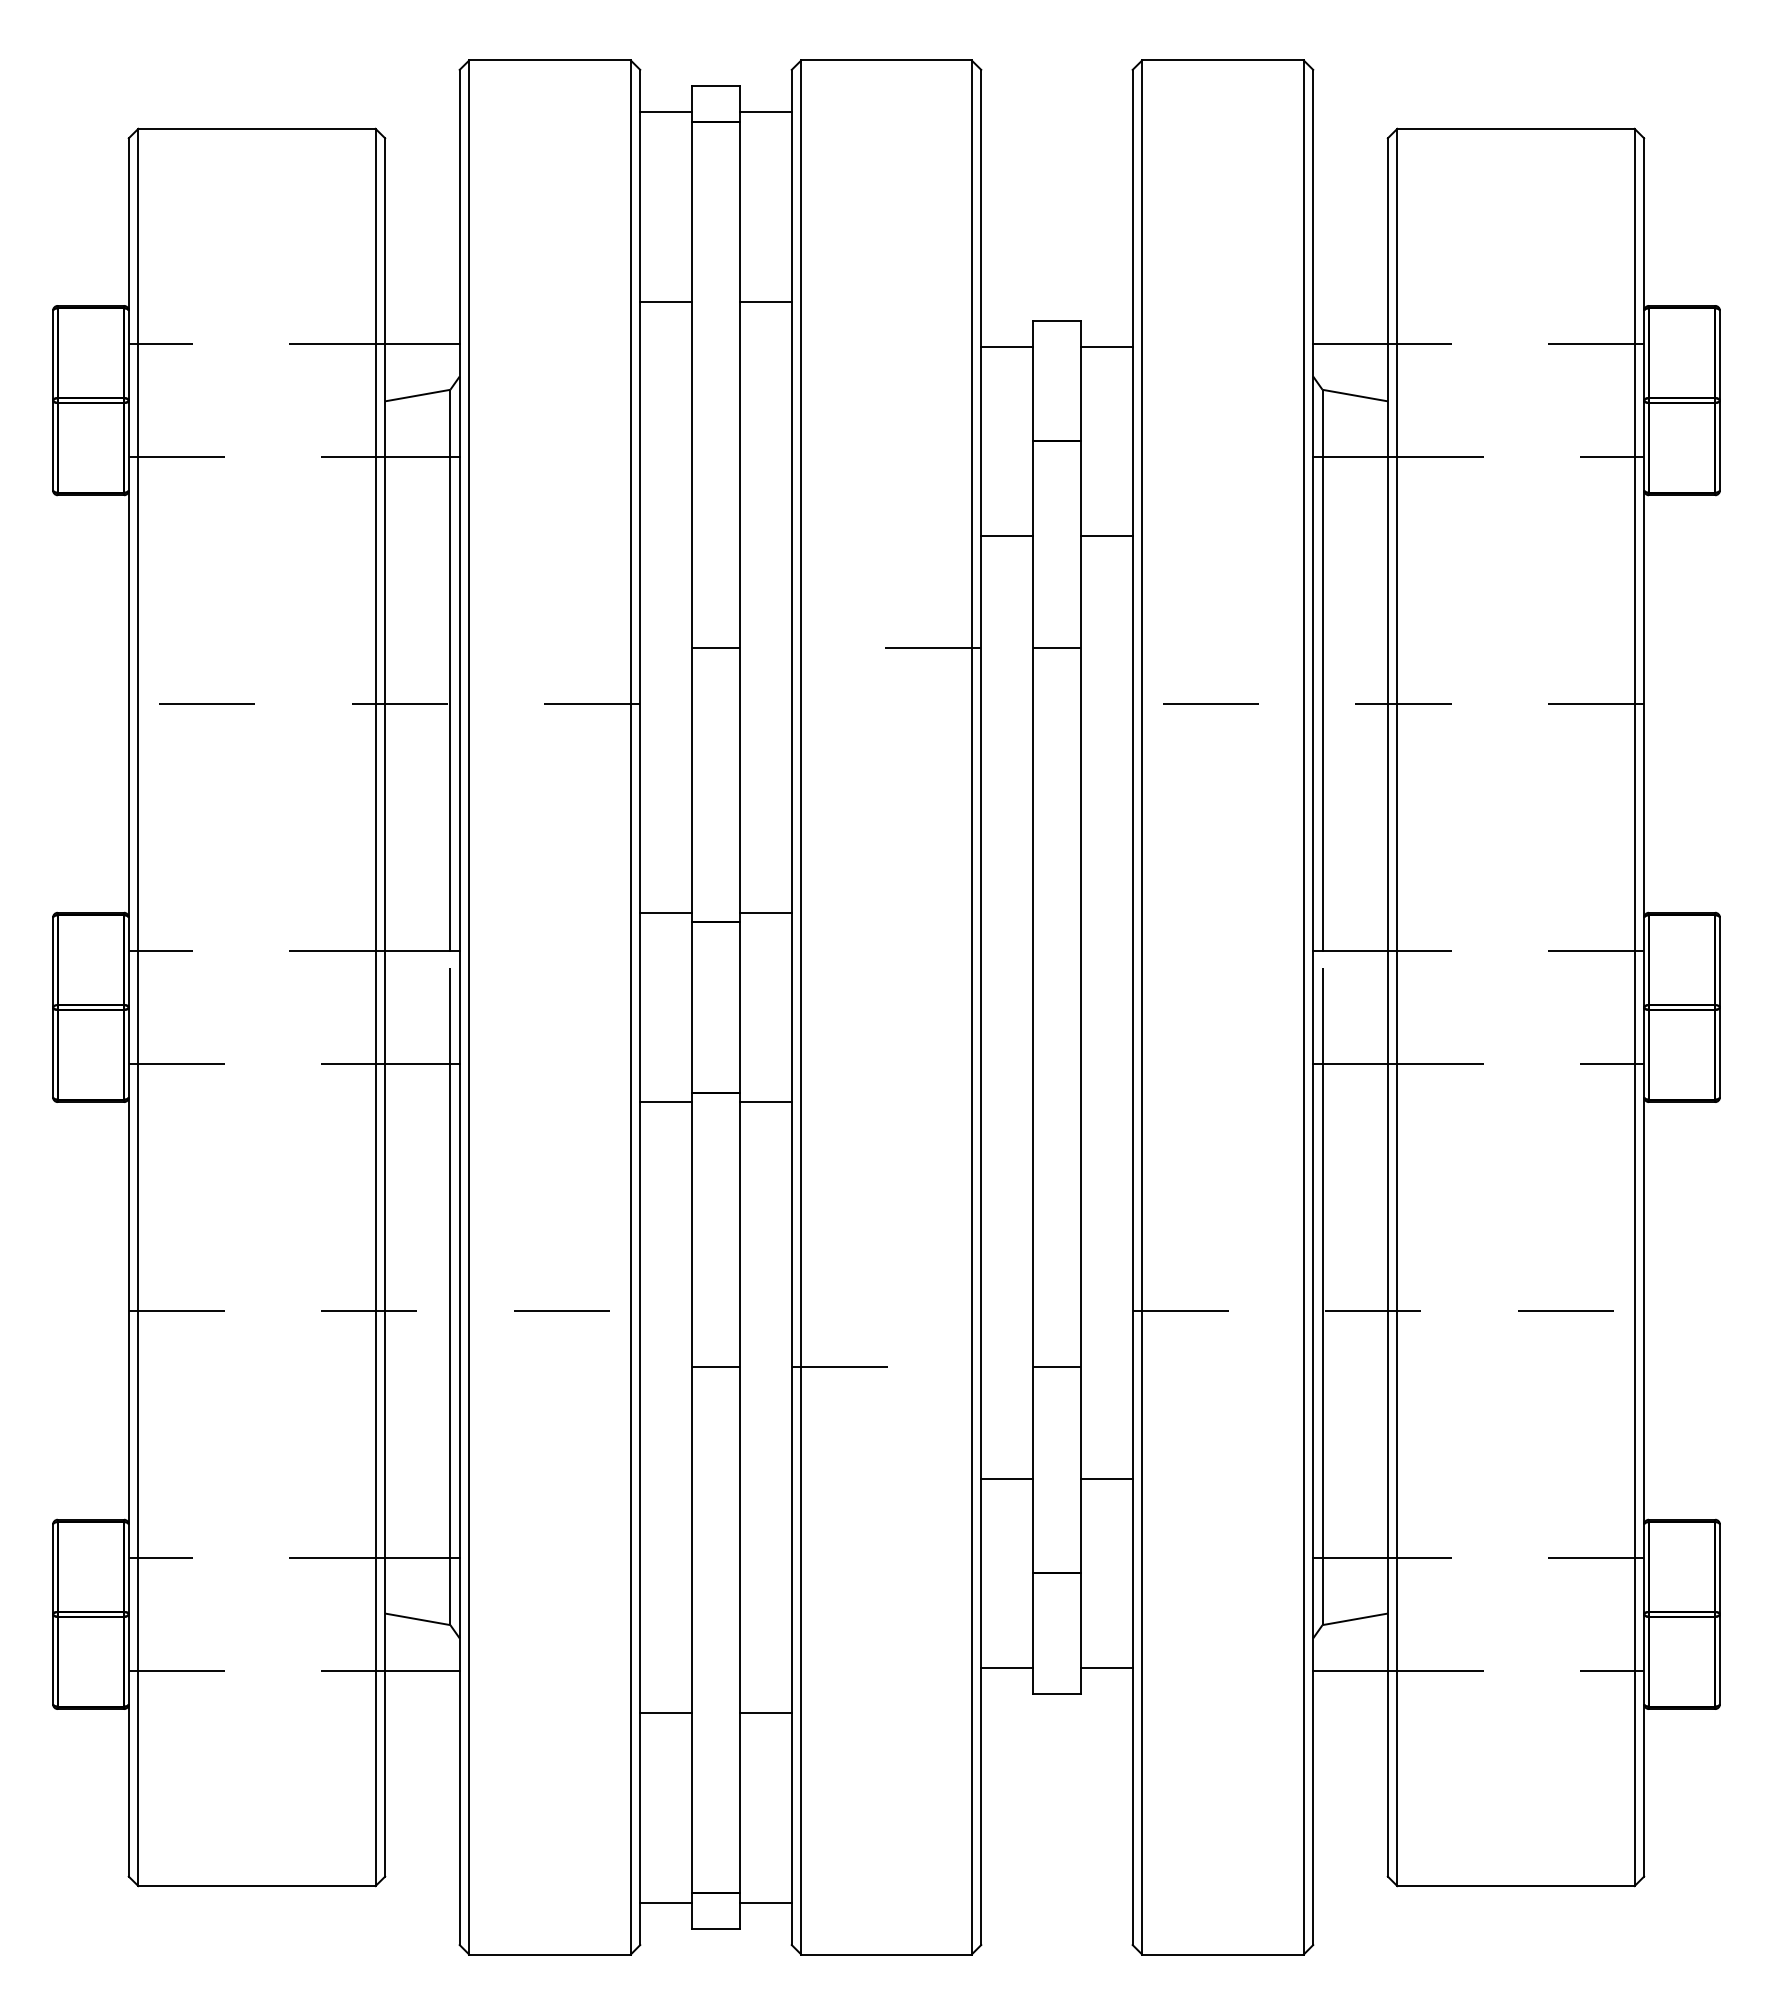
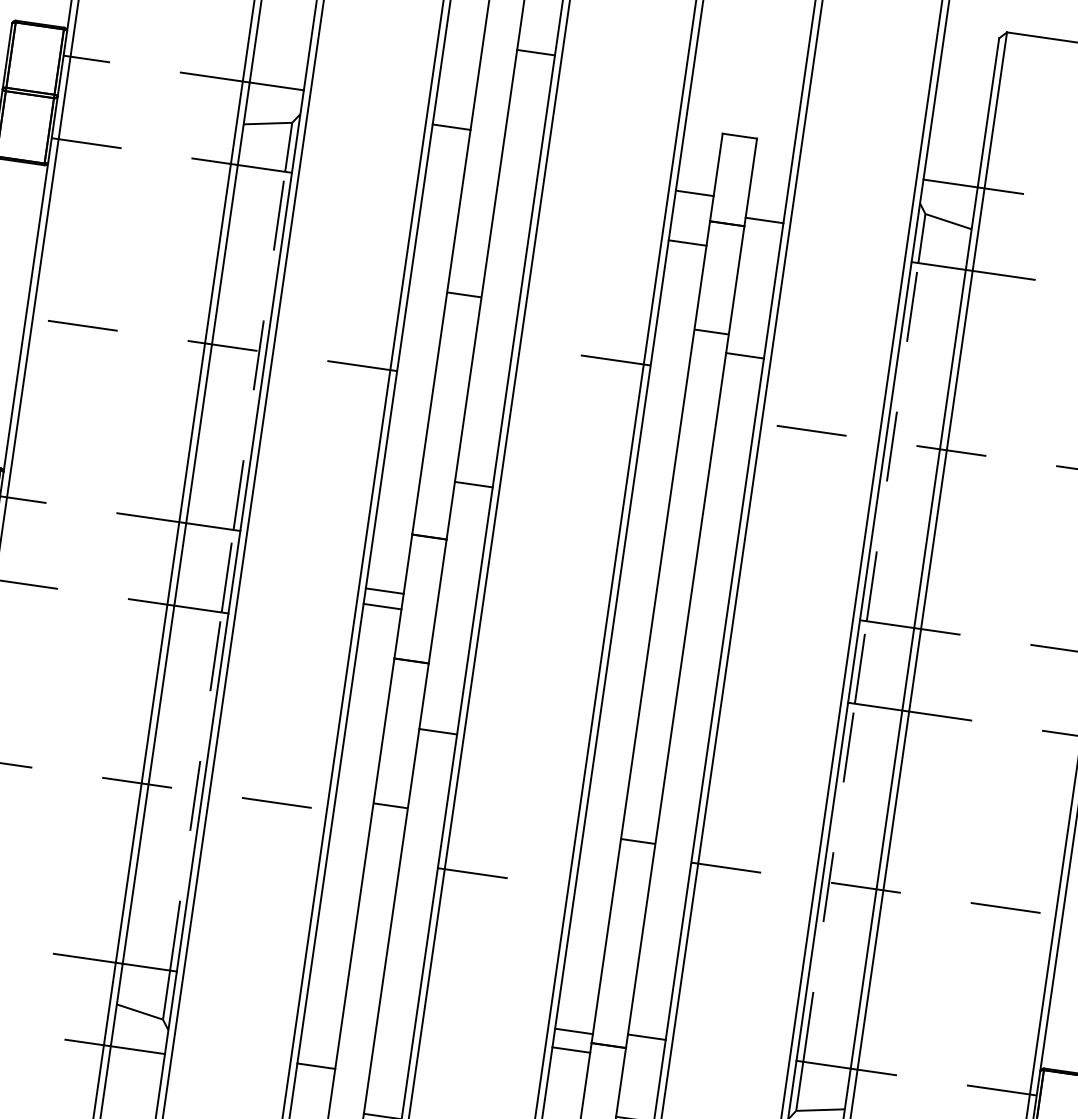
line: (666, 301) -> (451, 127), moved
line: (765, 301) -> (535, 52), moved
line: (1007, 346) -> (694, 193), moved
line: (1106, 346) -> (764, 220), moved
line: (1007, 536) -> (687, 243), moved
line: (1106, 536) -> (744, 356), moved
line: (715, 647) -> (463, 294), moved
line: (1056, 647) -> (711, 331), moved
line: (450, 704) -> (259, 351), solid -> dashed
line: (1322, 704) -> (892, 442), solid -> dashed
line: (666, 912) -> (384, 590), moved
line: (765, 912) -> (473, 484), moved
line: (666, 1102) -> (382, 606), moved
line: (765, 1102) -> (438, 731), moved
line: (450, 1310) -> (196, 791), solid -> dashed
line: (1322, 1310) -> (829, 882), solid -> dashed
line: (715, 1367) -> (390, 805), moved
line: (1056, 1367) -> (637, 841), moved
line: (1007, 1478) -> (571, 1049), moved
line: (1106, 1478) -> (646, 1037), moved
line: (1007, 1668) -> (574, 1031), moved
line: (666, 1713) -> (316, 1066), moved

